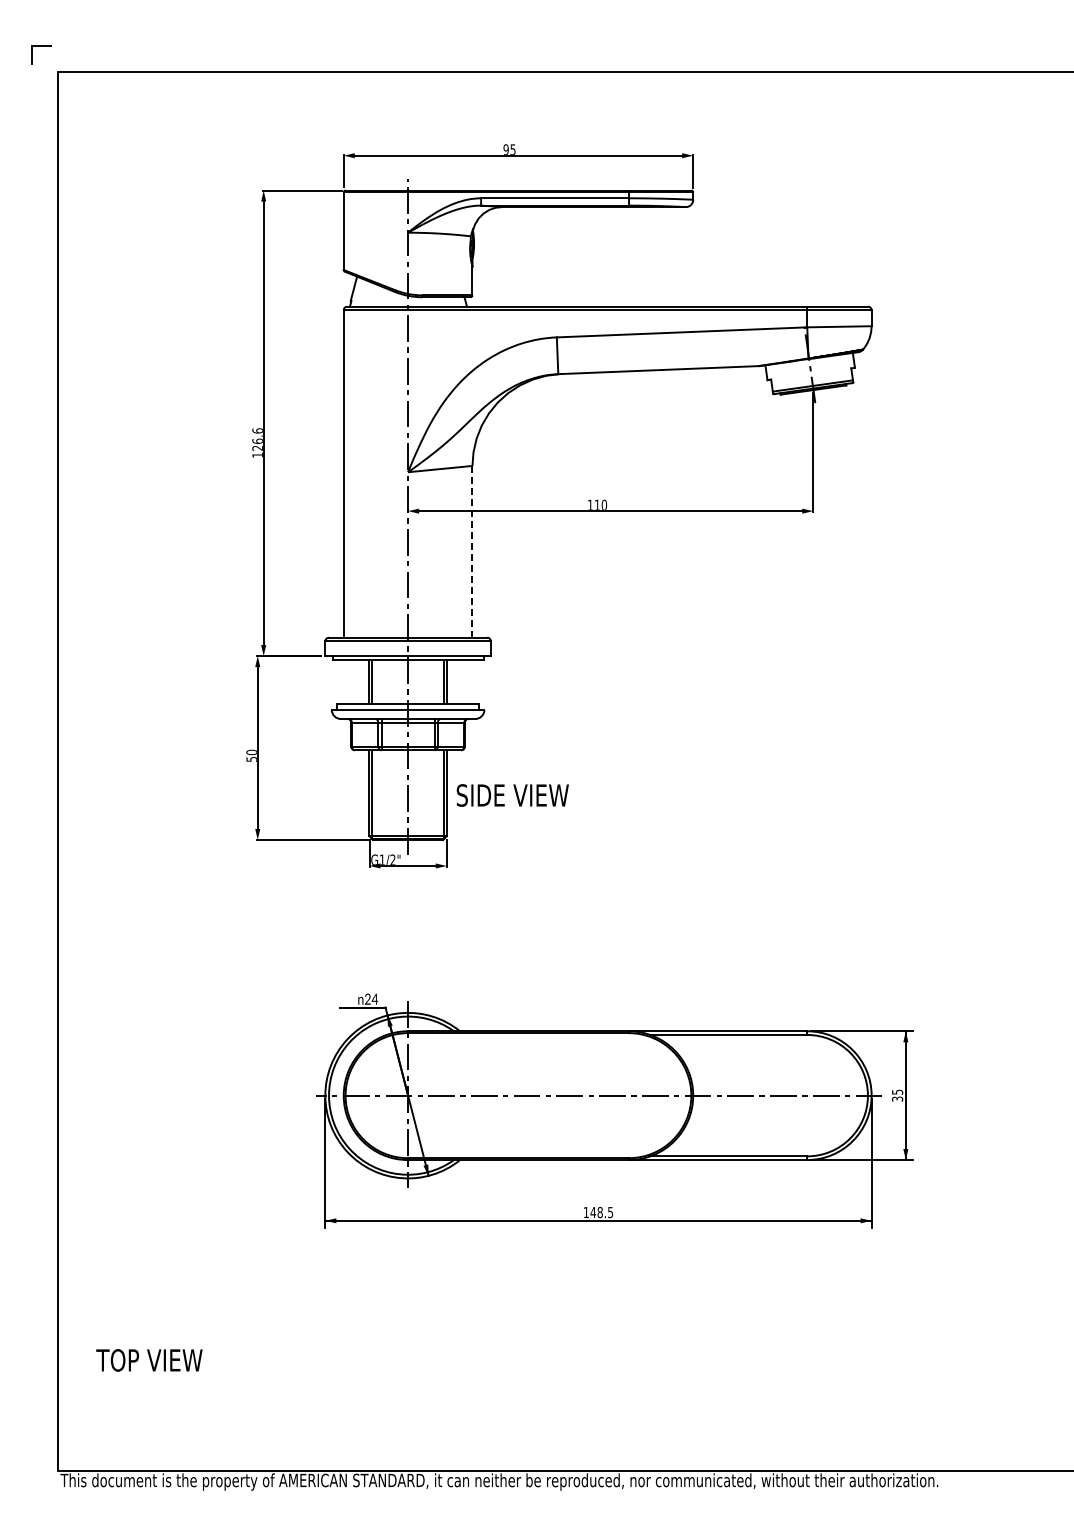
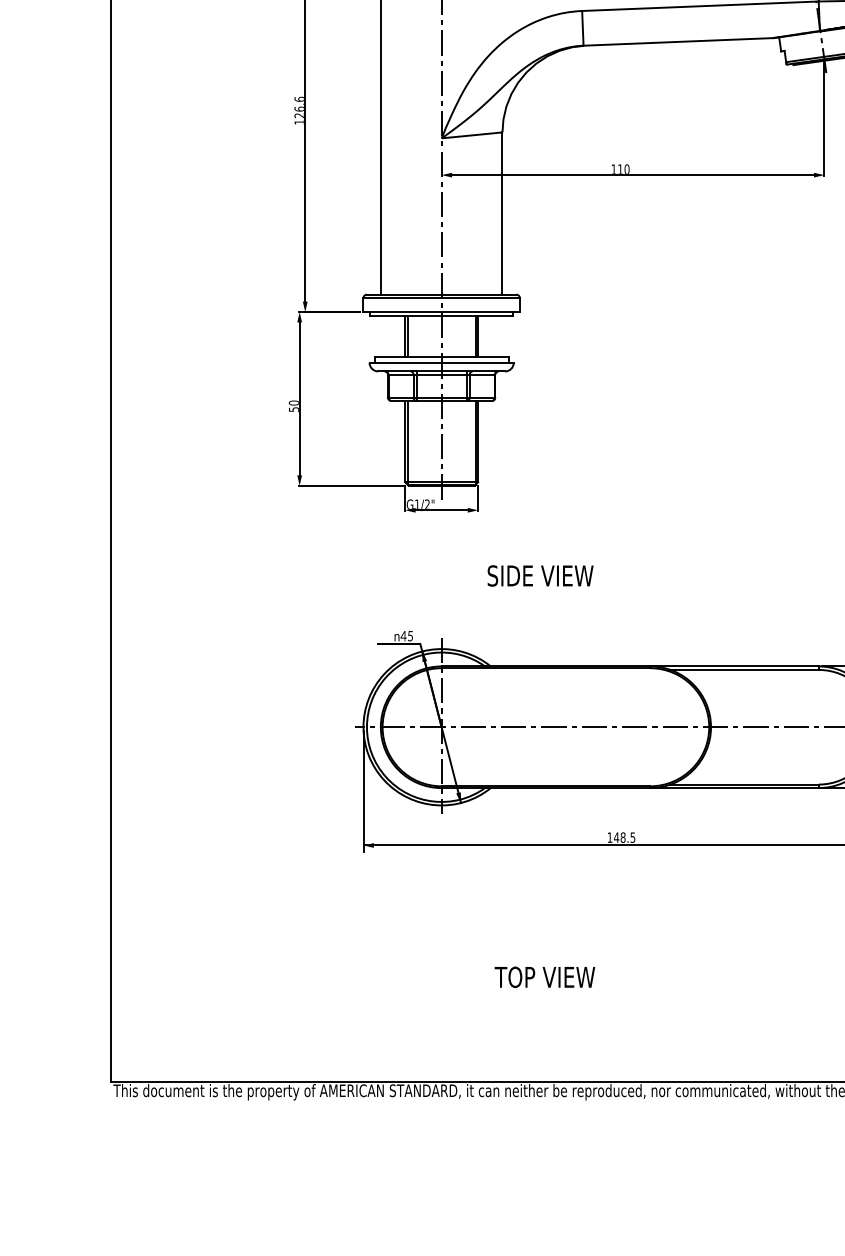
line: (472, 551) -> (502, 213), dashed -> solid
text: (512, 795) -> (540, 575), moved
text: (371, 998) -> (407, 635), 24 -> 45
text: (149, 1360) -> (545, 977), moved

